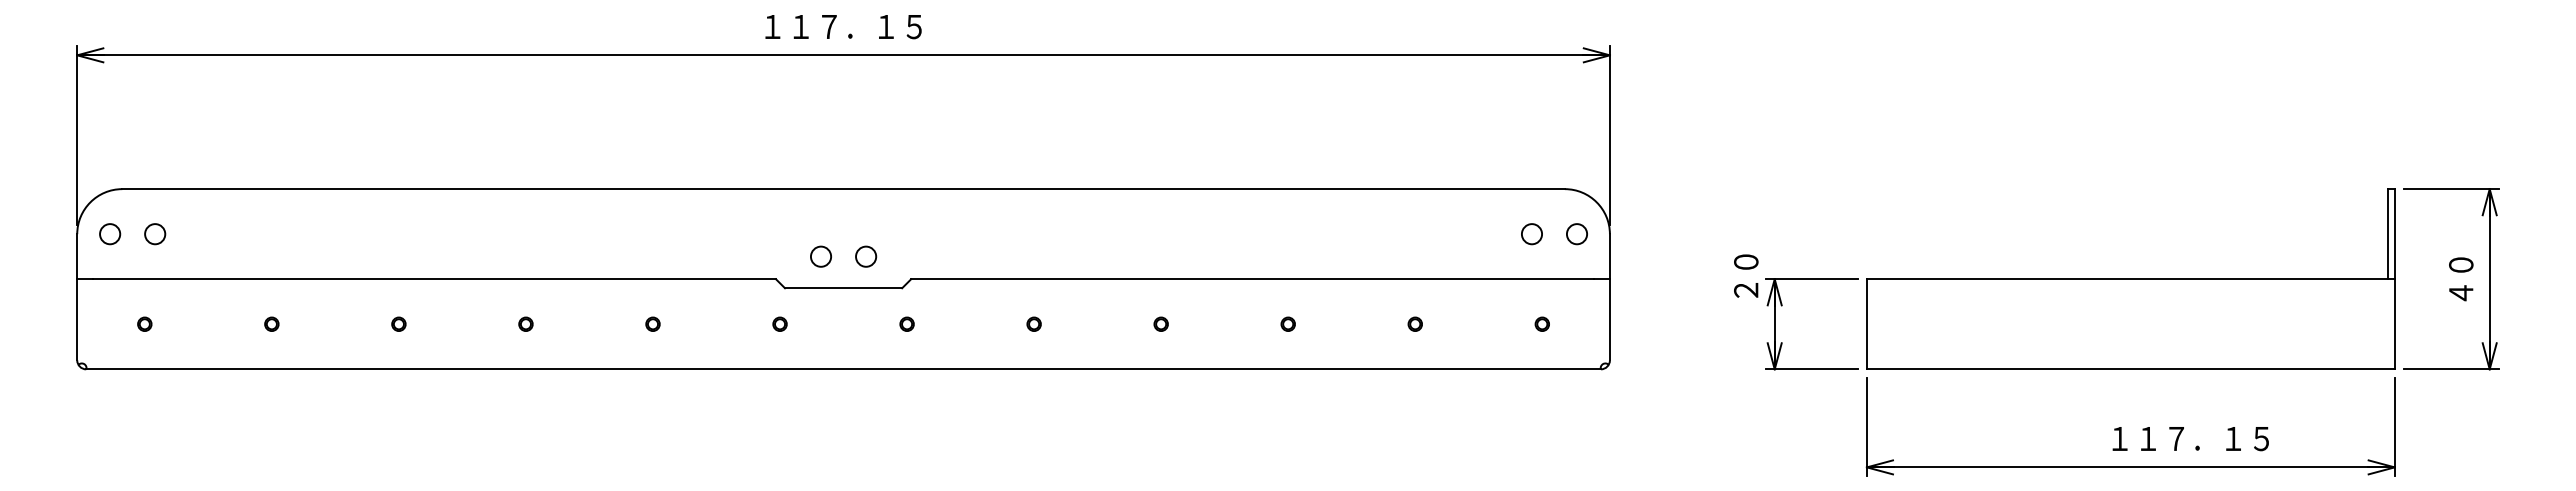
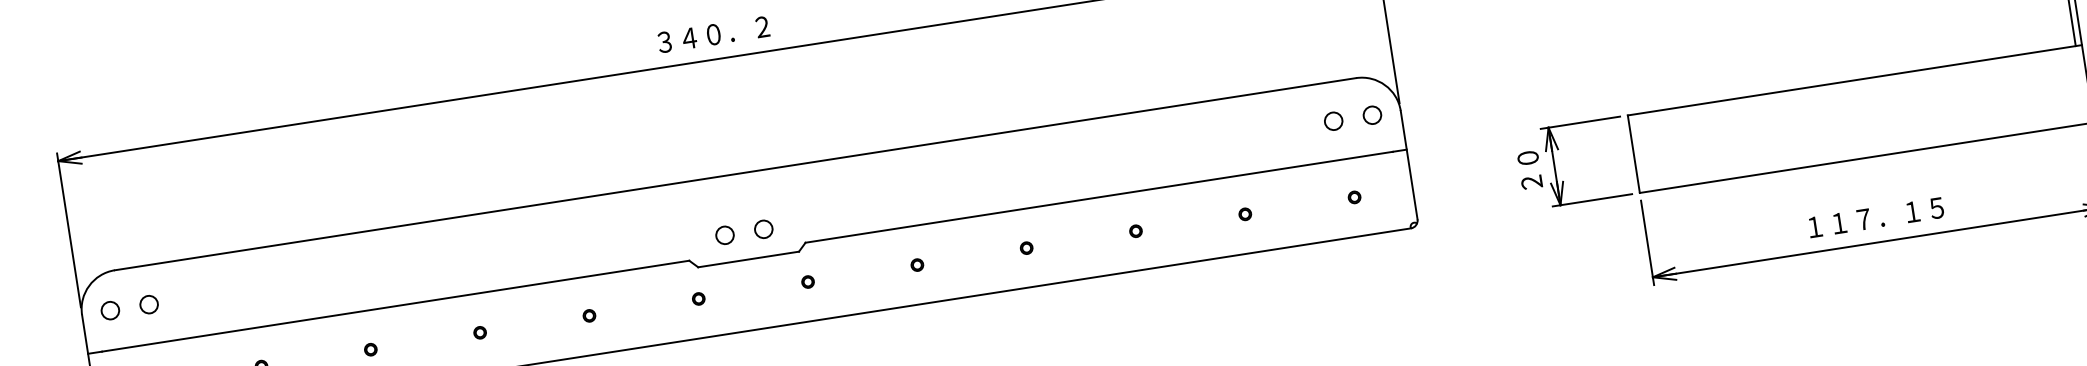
text: (843, 26) -> (713, 34), １１７．１５ -> ３４０．２
text: (1746, 275) -> (1530, 169), moved
text: (2190, 439) -> (1875, 218), moved

